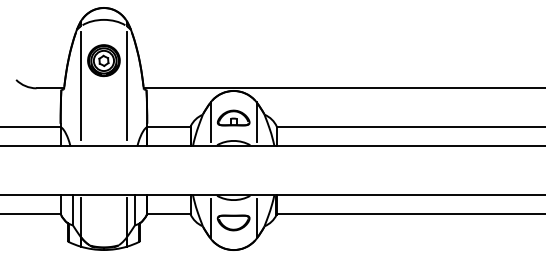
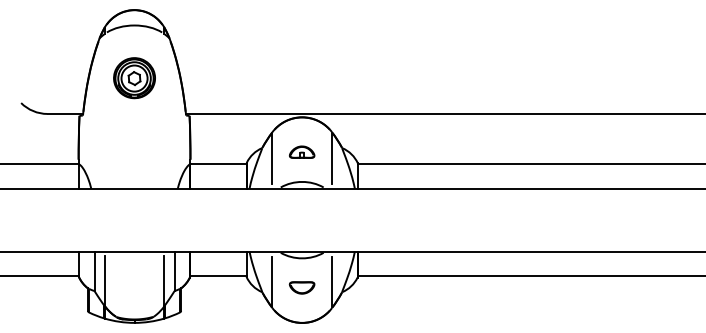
line: (80, 85) -> (104, 110), removed
line: (127, 85) -> (164, 110), removed
part: (233, 117) -> (301, 151), size x0.6
part: (233, 222) -> (301, 287), size x0.6

